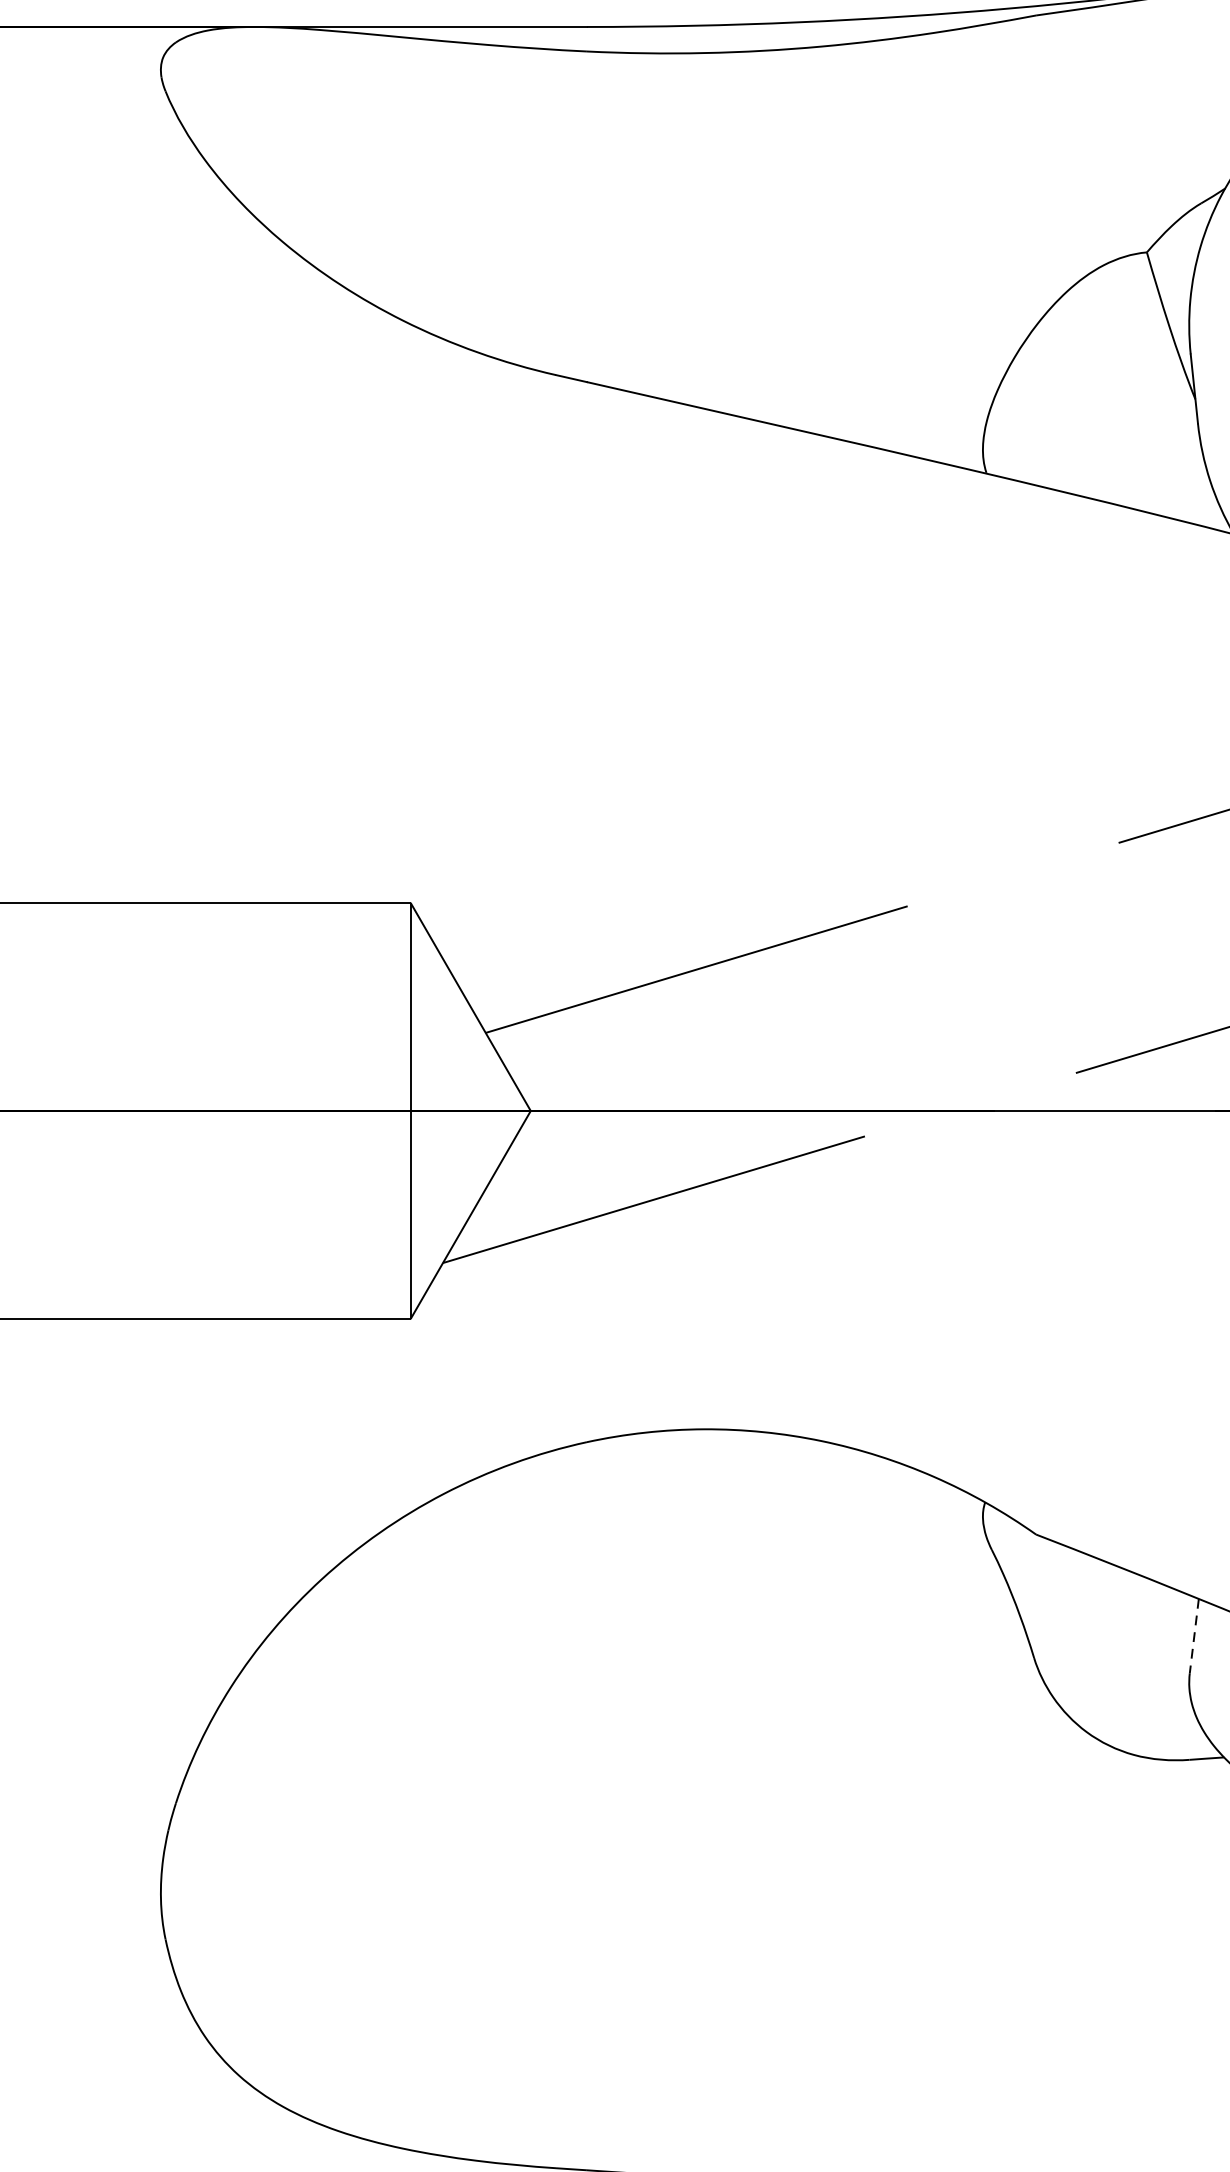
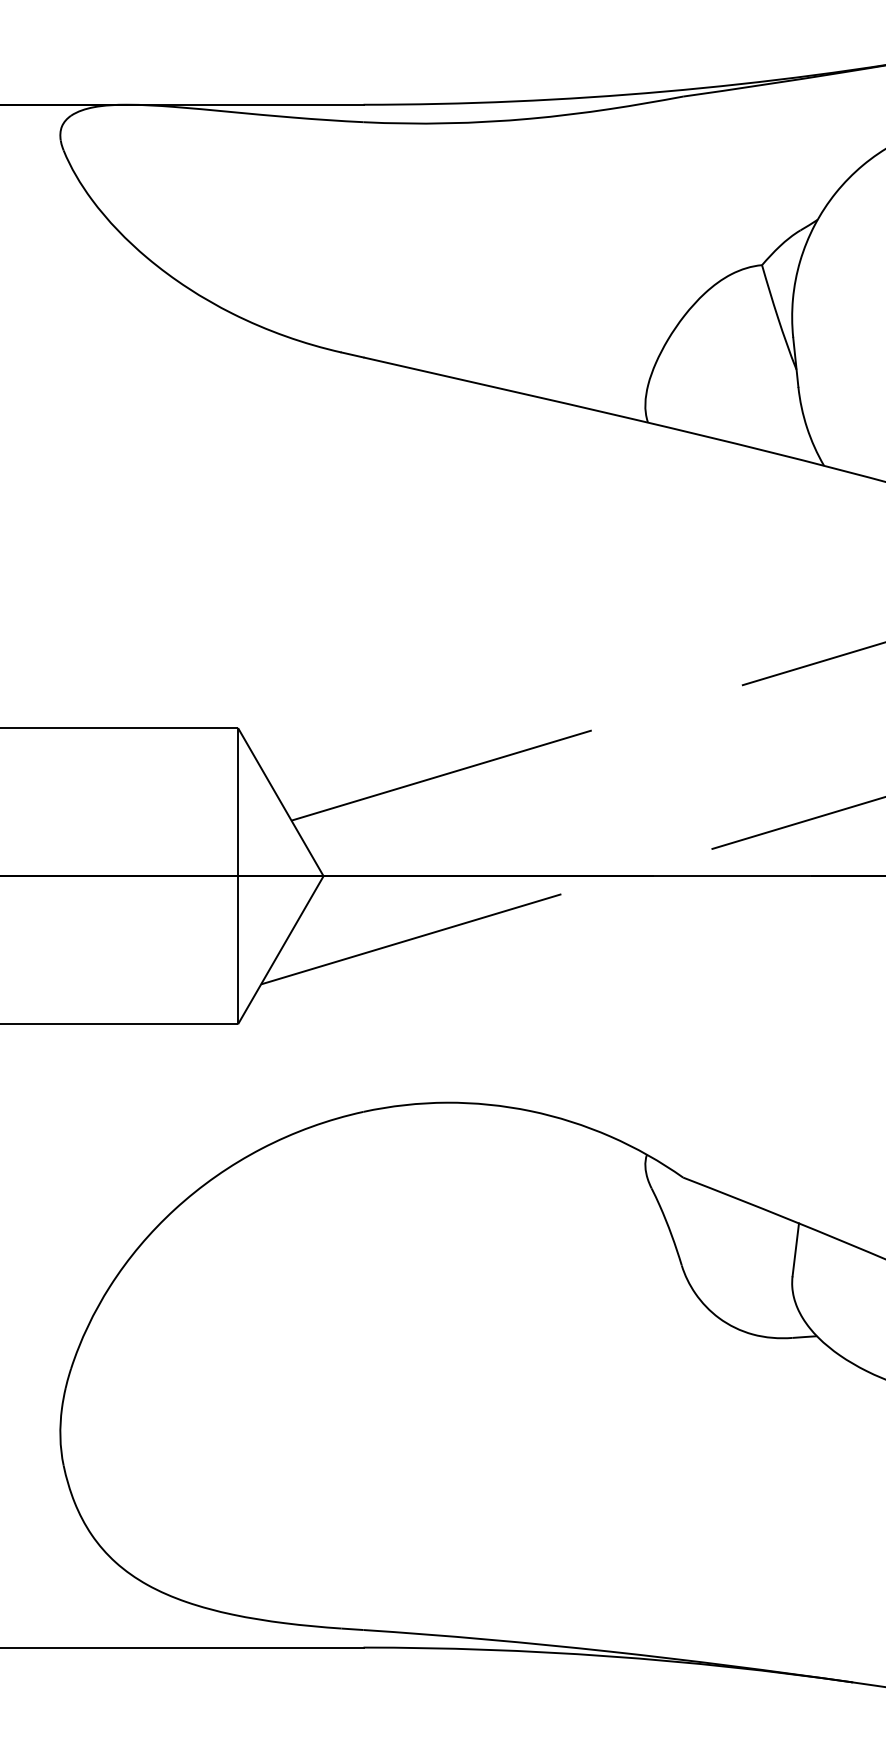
line: (1193, 1635) -> (795, 1249), dashed -> solid

